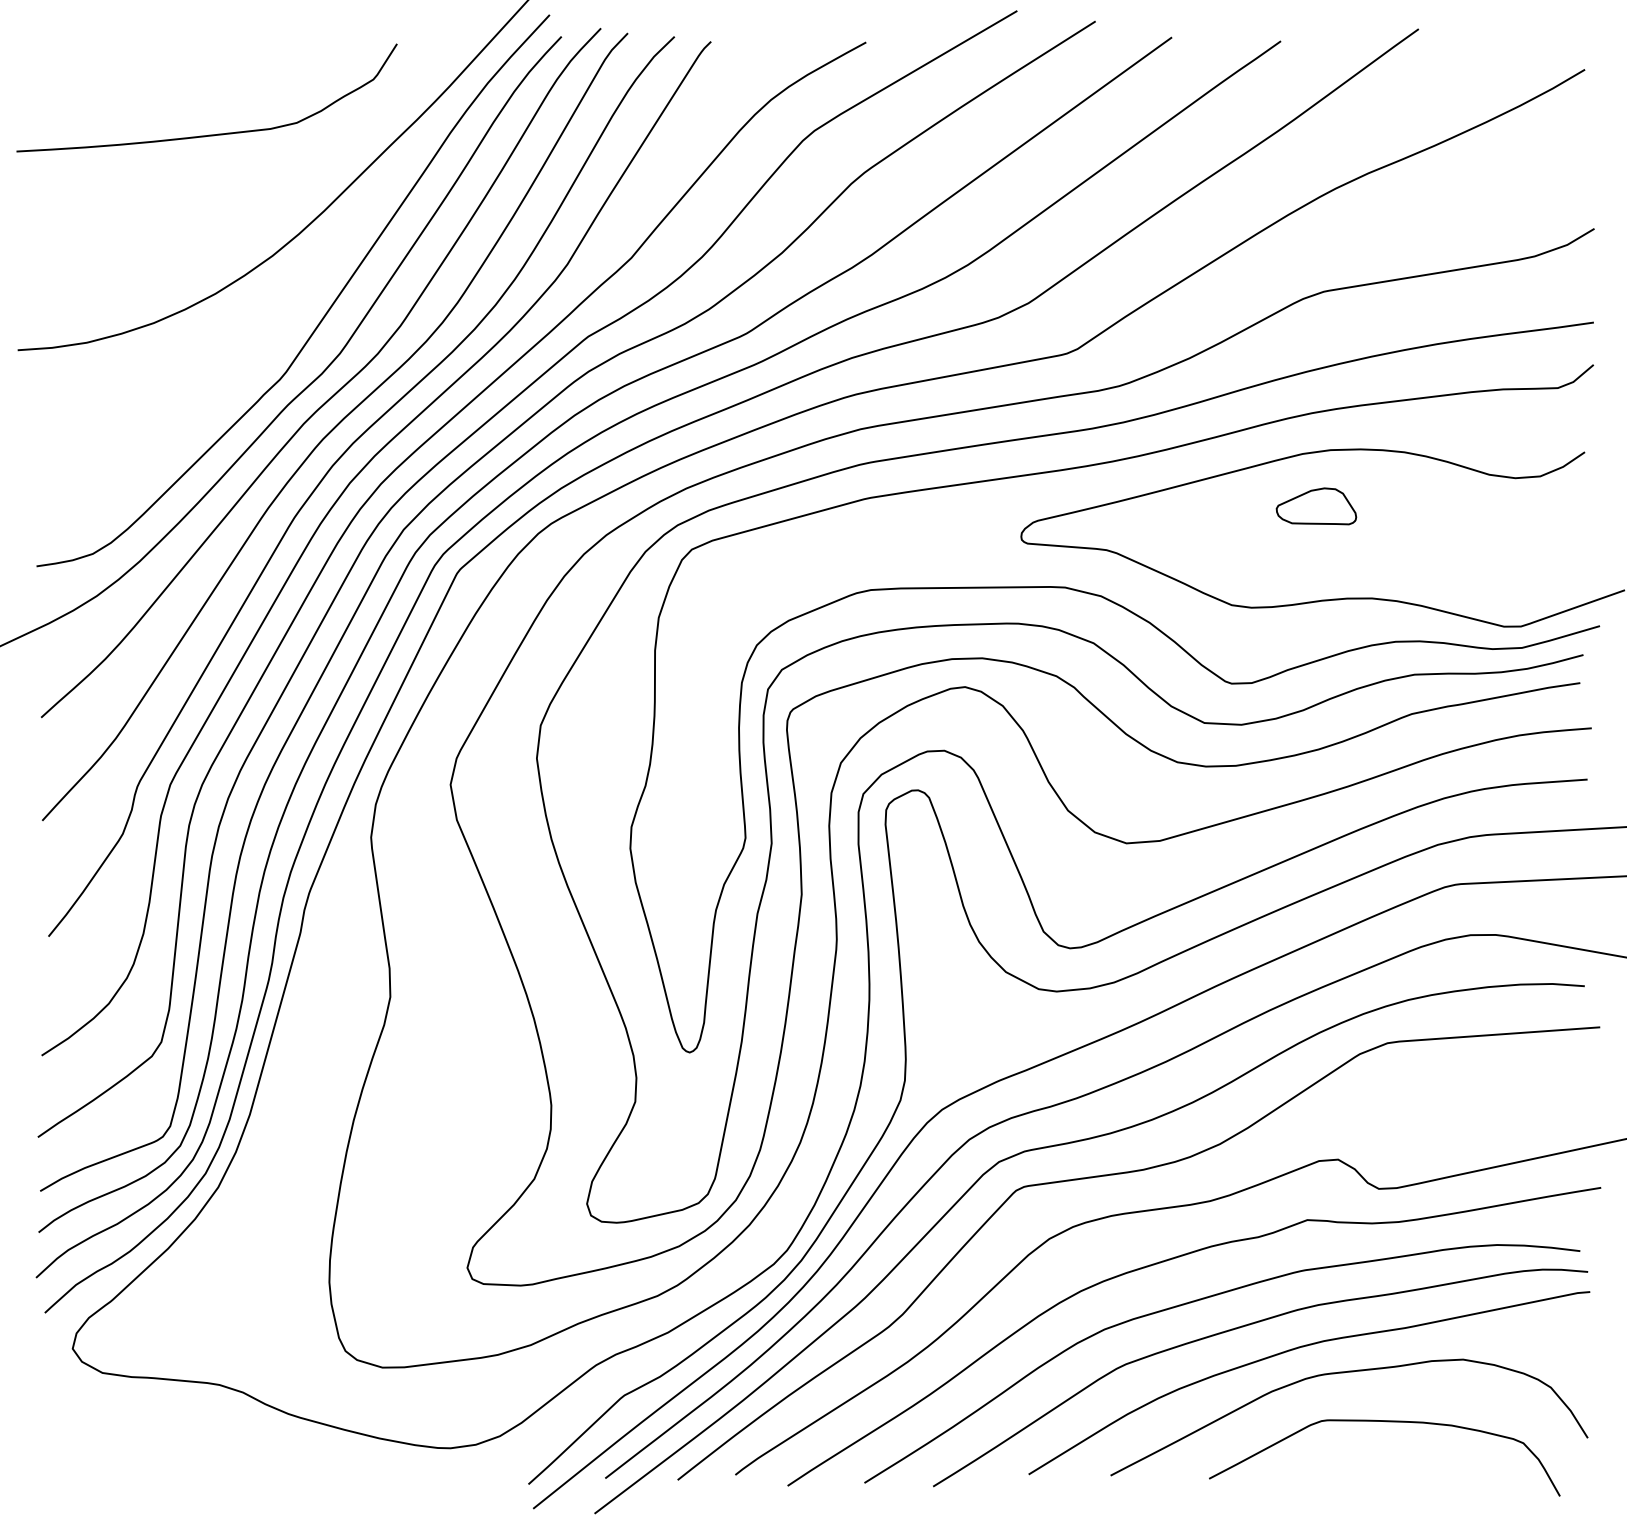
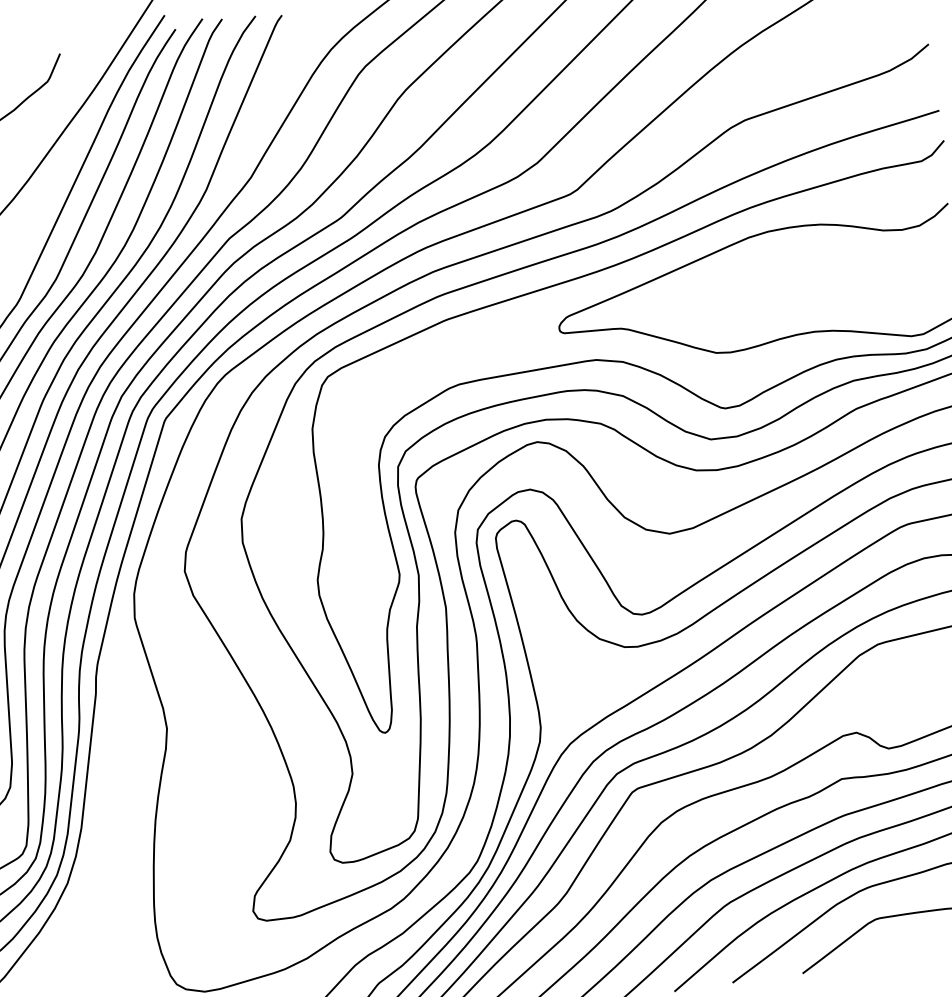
part: (1316, 506) -> (764, 273), removed

